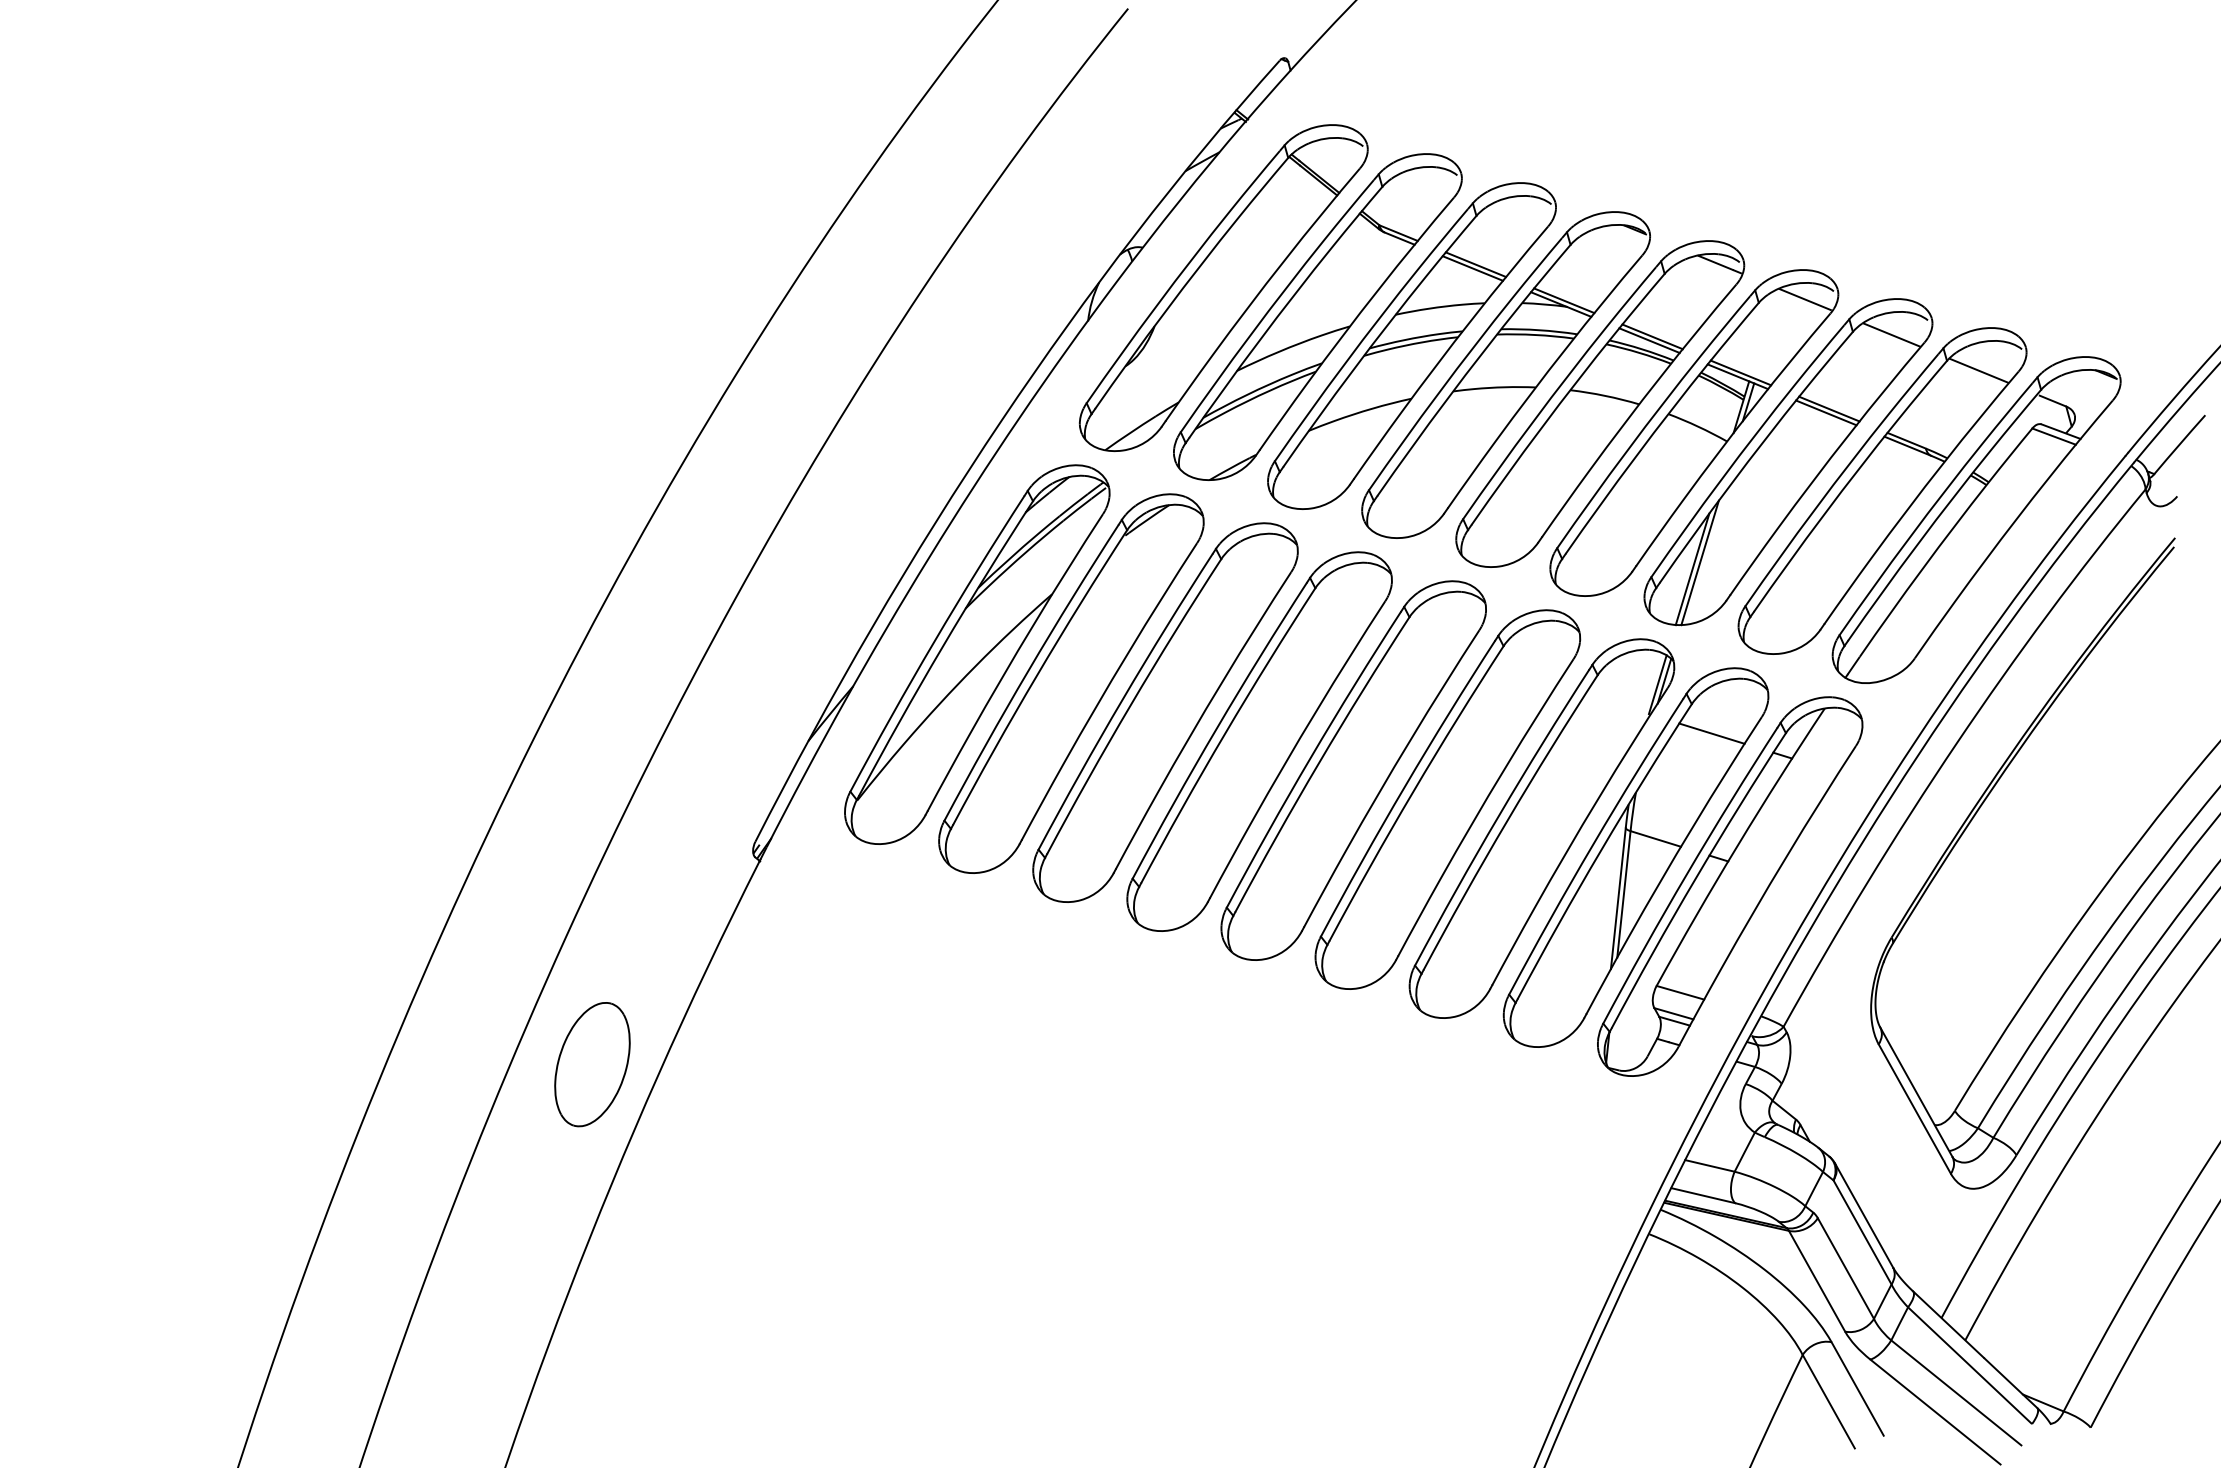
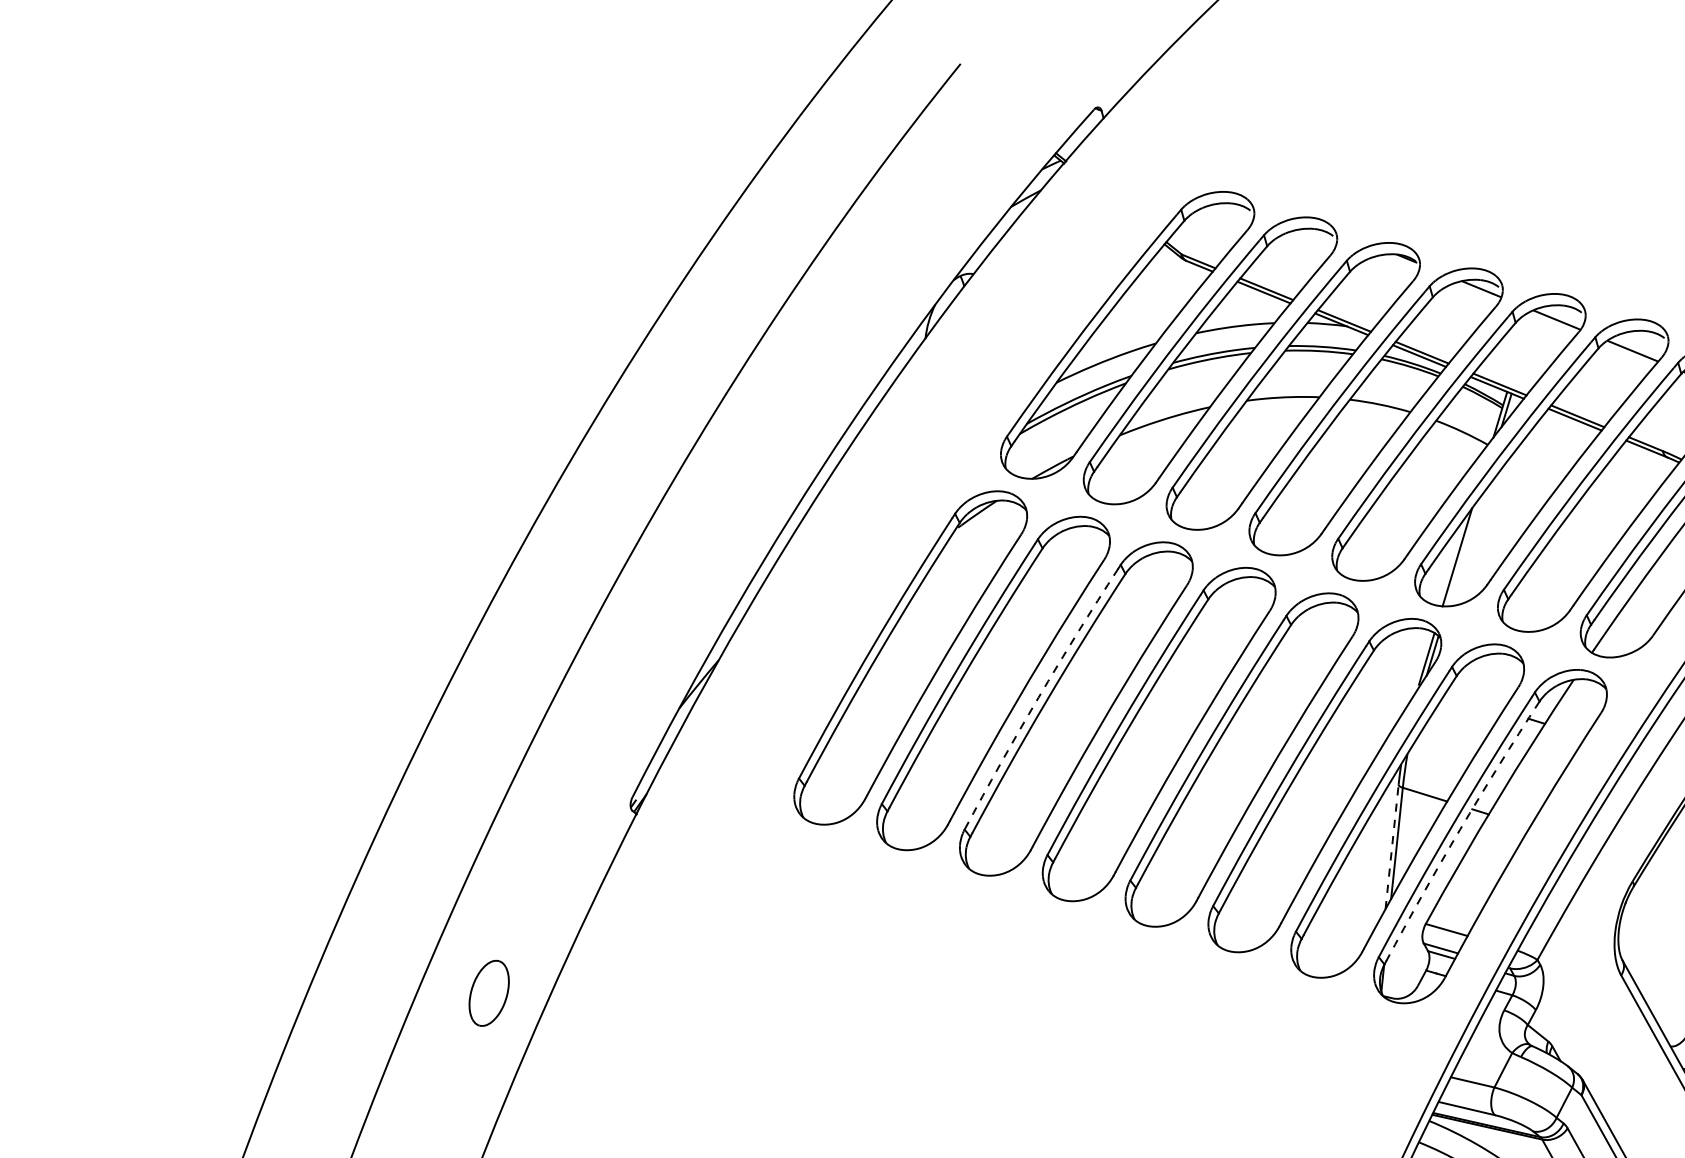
part: (1223, 287) -> (1044, 309), removed
line: (1699, 562) -> (1463, 551), removed
part: (977, 654) -> (828, 632), removed
arc: (1216, 728) -> (1038, 697), solid -> dashed
line: (1711, 733) -> (1474, 701), removed
arc: (1695, 878) -> (1459, 829), solid -> dashed
line: (1618, 897) -> (1392, 846), solid -> dashed
part: (592, 1064) -> (489, 993), size x0.6

